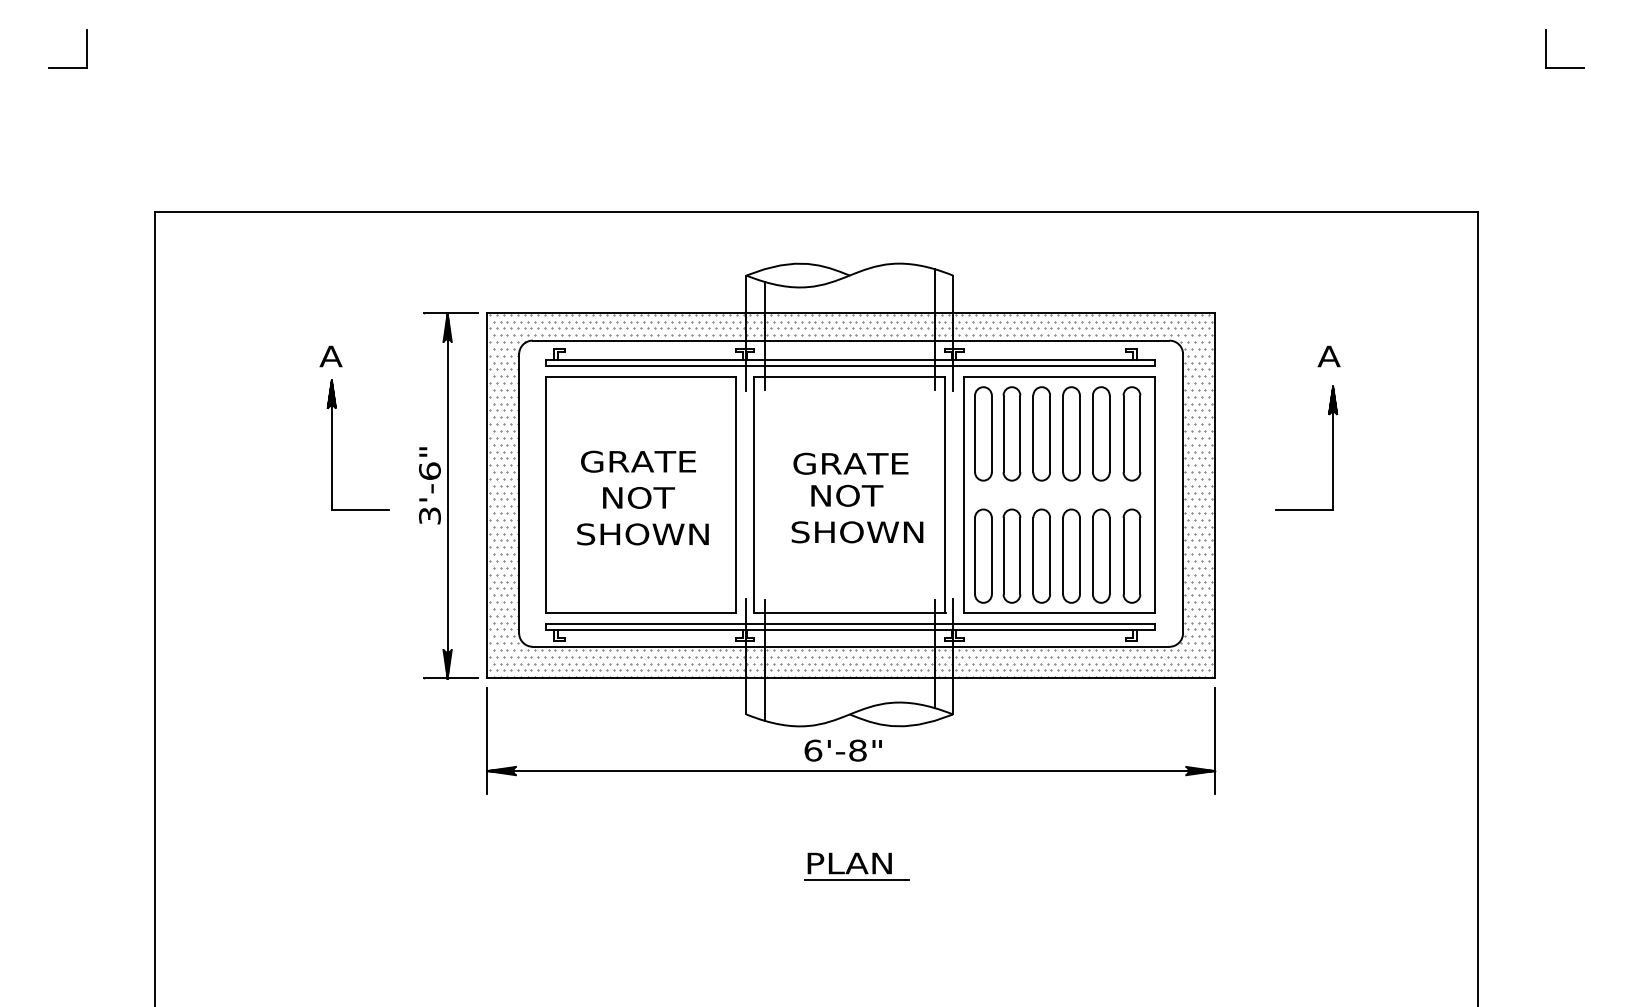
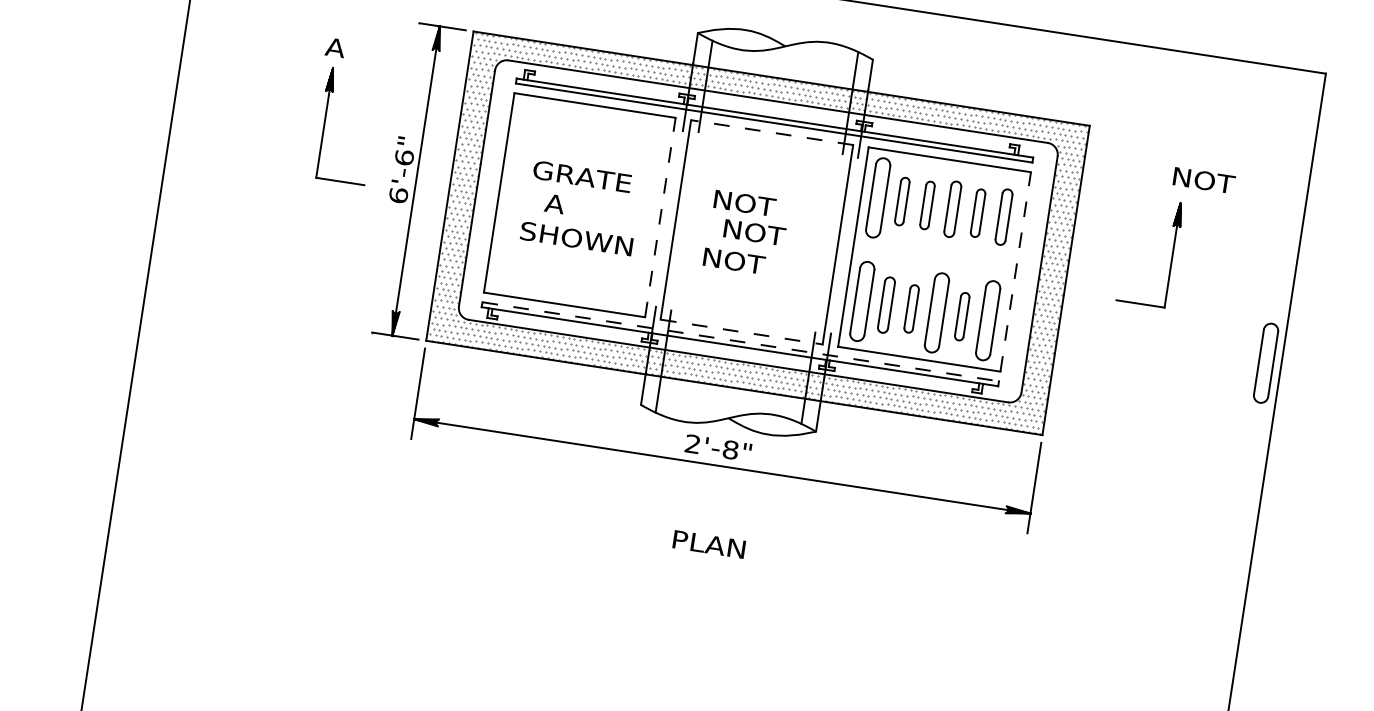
text: (1354, 356) -> (1202, 180), A -> NOT
line: (849, 377) -> (772, 132), solid -> dashed
part: (1011, 433) -> (901, 201), size x0.6
part: (1041, 433) -> (927, 205), size x0.6
part: (1071, 433) -> (952, 208), size x0.7
part: (1101, 433) -> (978, 212), size x0.6
part: (1131, 433) -> (1003, 216), size x0.7
text: (850, 463) -> (761, 205), GRATE -> NOT
line: (735, 495) -> (660, 217), solid -> dashed
line: (1155, 495) -> (1015, 272), solid -> dashed
text: (637, 497) -> (576, 206), NOT -> A
text: (429, 515) -> (398, 195), 3'-6" -> 6'-6"
text: (857, 532) -> (758, 265), SHOWN -> NOT
part: (1011, 555) -> (886, 304), size x0.7
part: (1041, 555) -> (911, 308), size x0.6
part: (1101, 555) -> (962, 316), size x0.6
part: (1459, 555) -> (1265, 362), added
line: (850, 612) -> (742, 331), solid -> dashed
line: (850, 624) -> (740, 342), solid -> dashed
text: (813, 750) -> (693, 444), 6'-8" -> 2'-8"
line: (856, 879) -> (712, 558), removed

